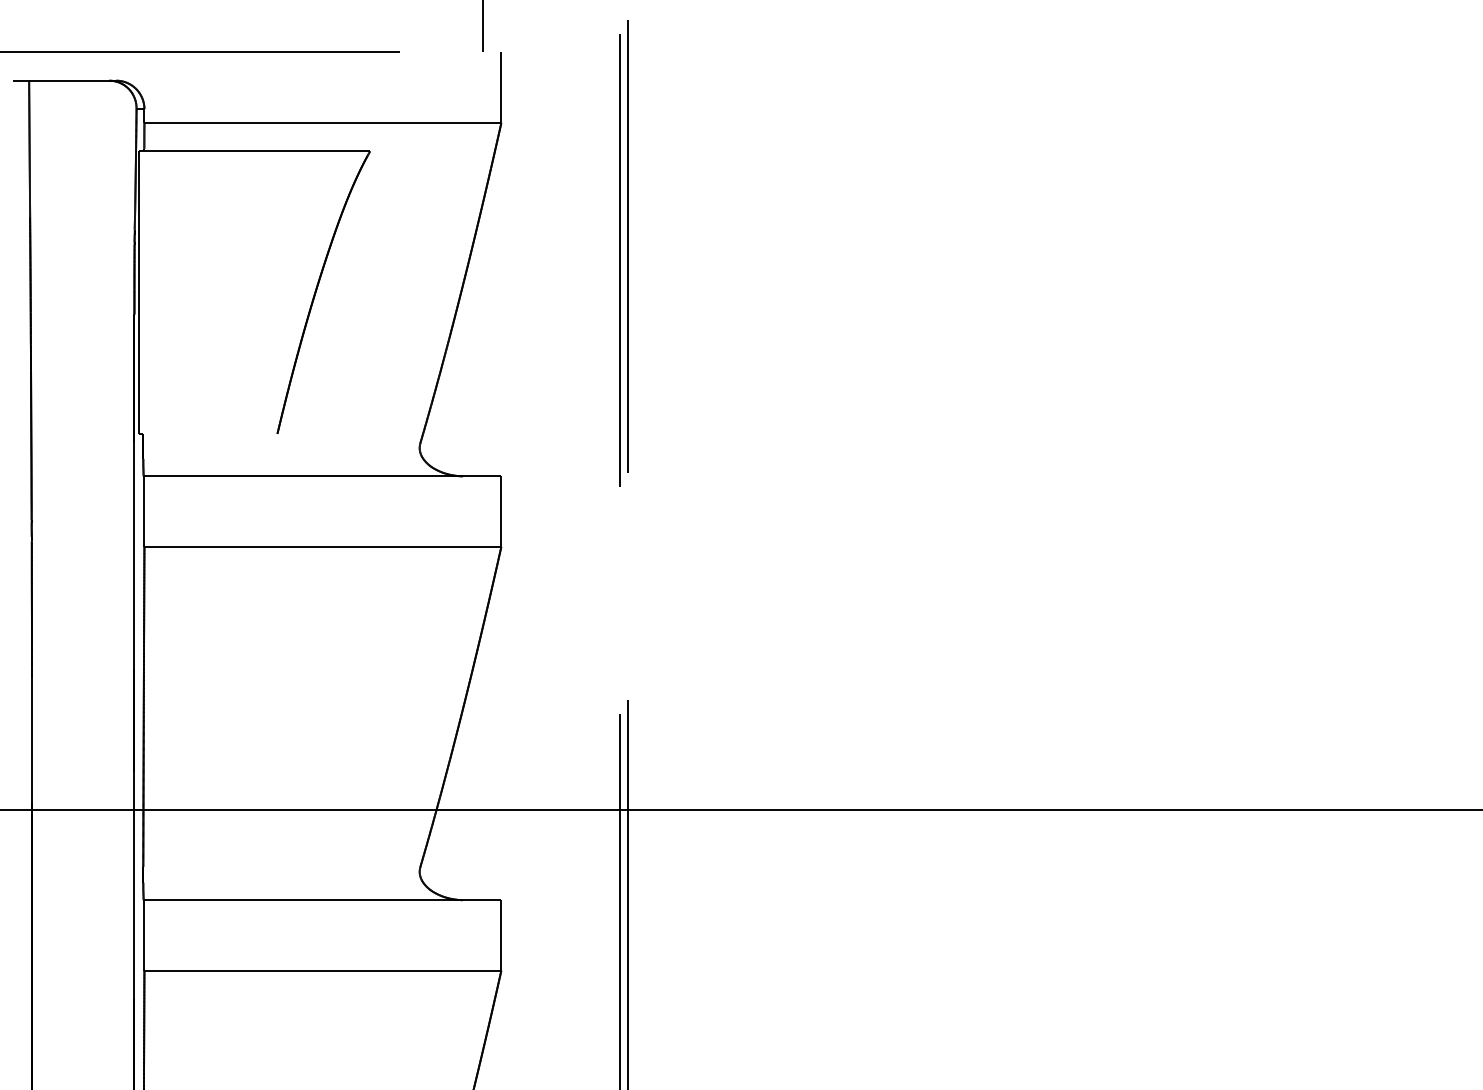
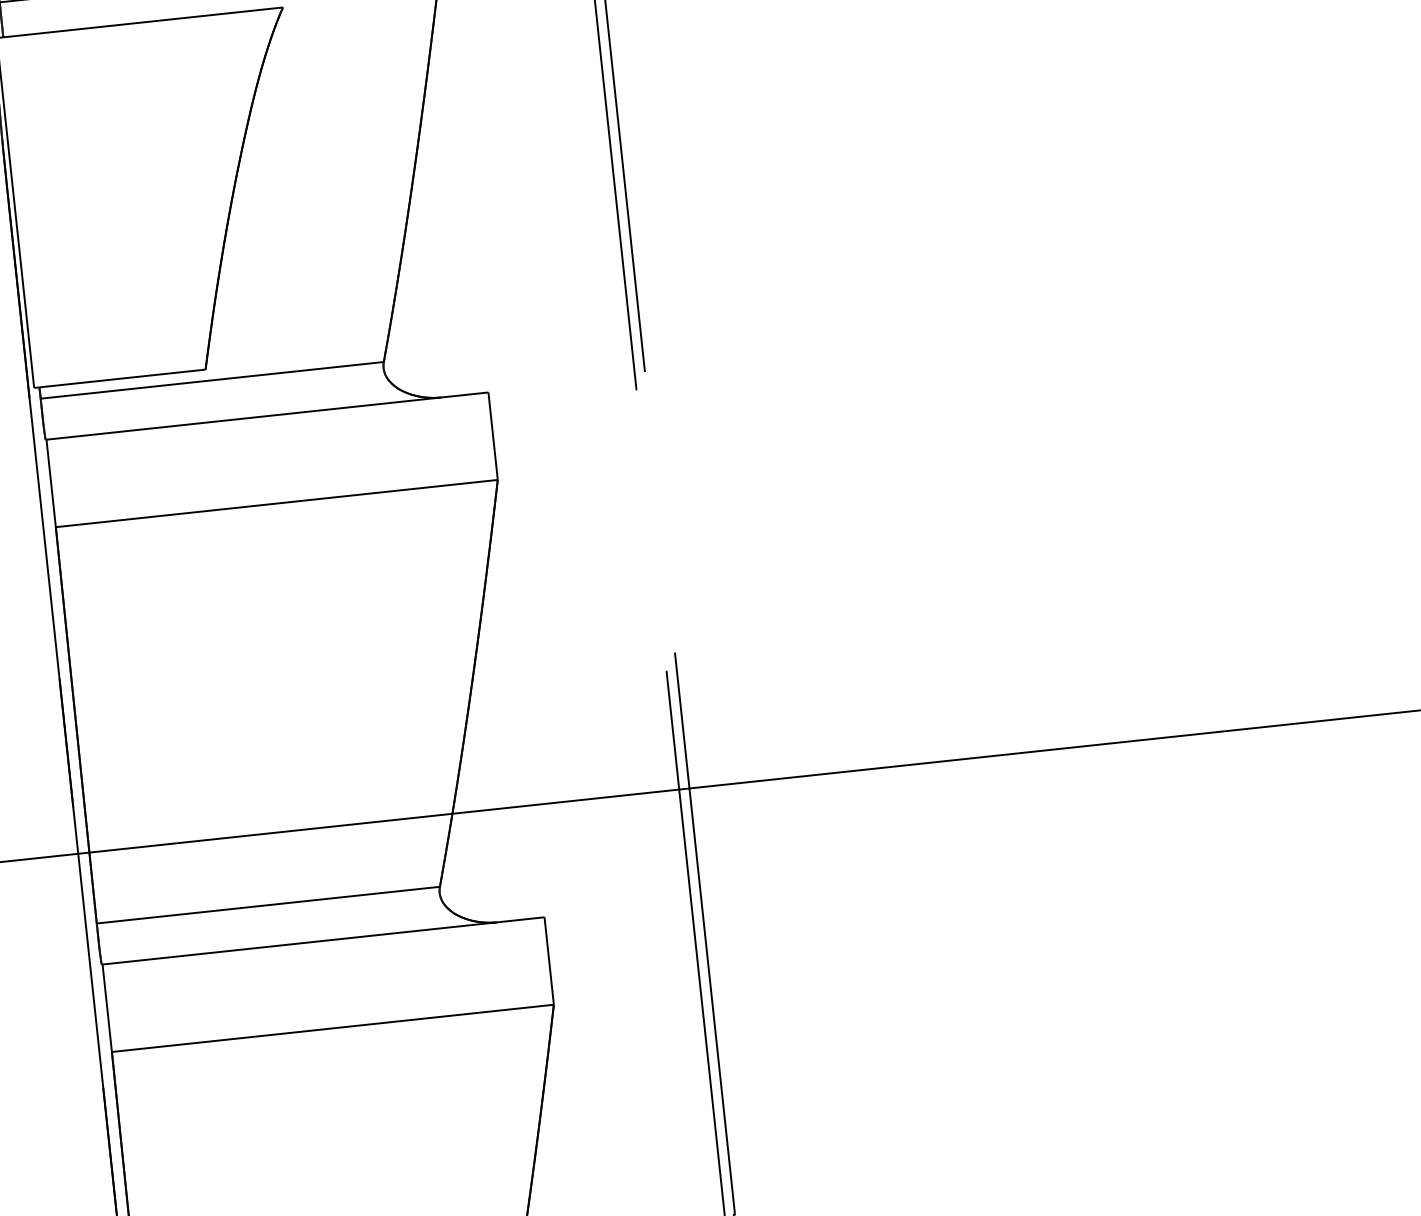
line: (210, 433) -> (122, 377), added
line: (281, 443) -> (211, 380), added
line: (281, 866) -> (267, 904), added

